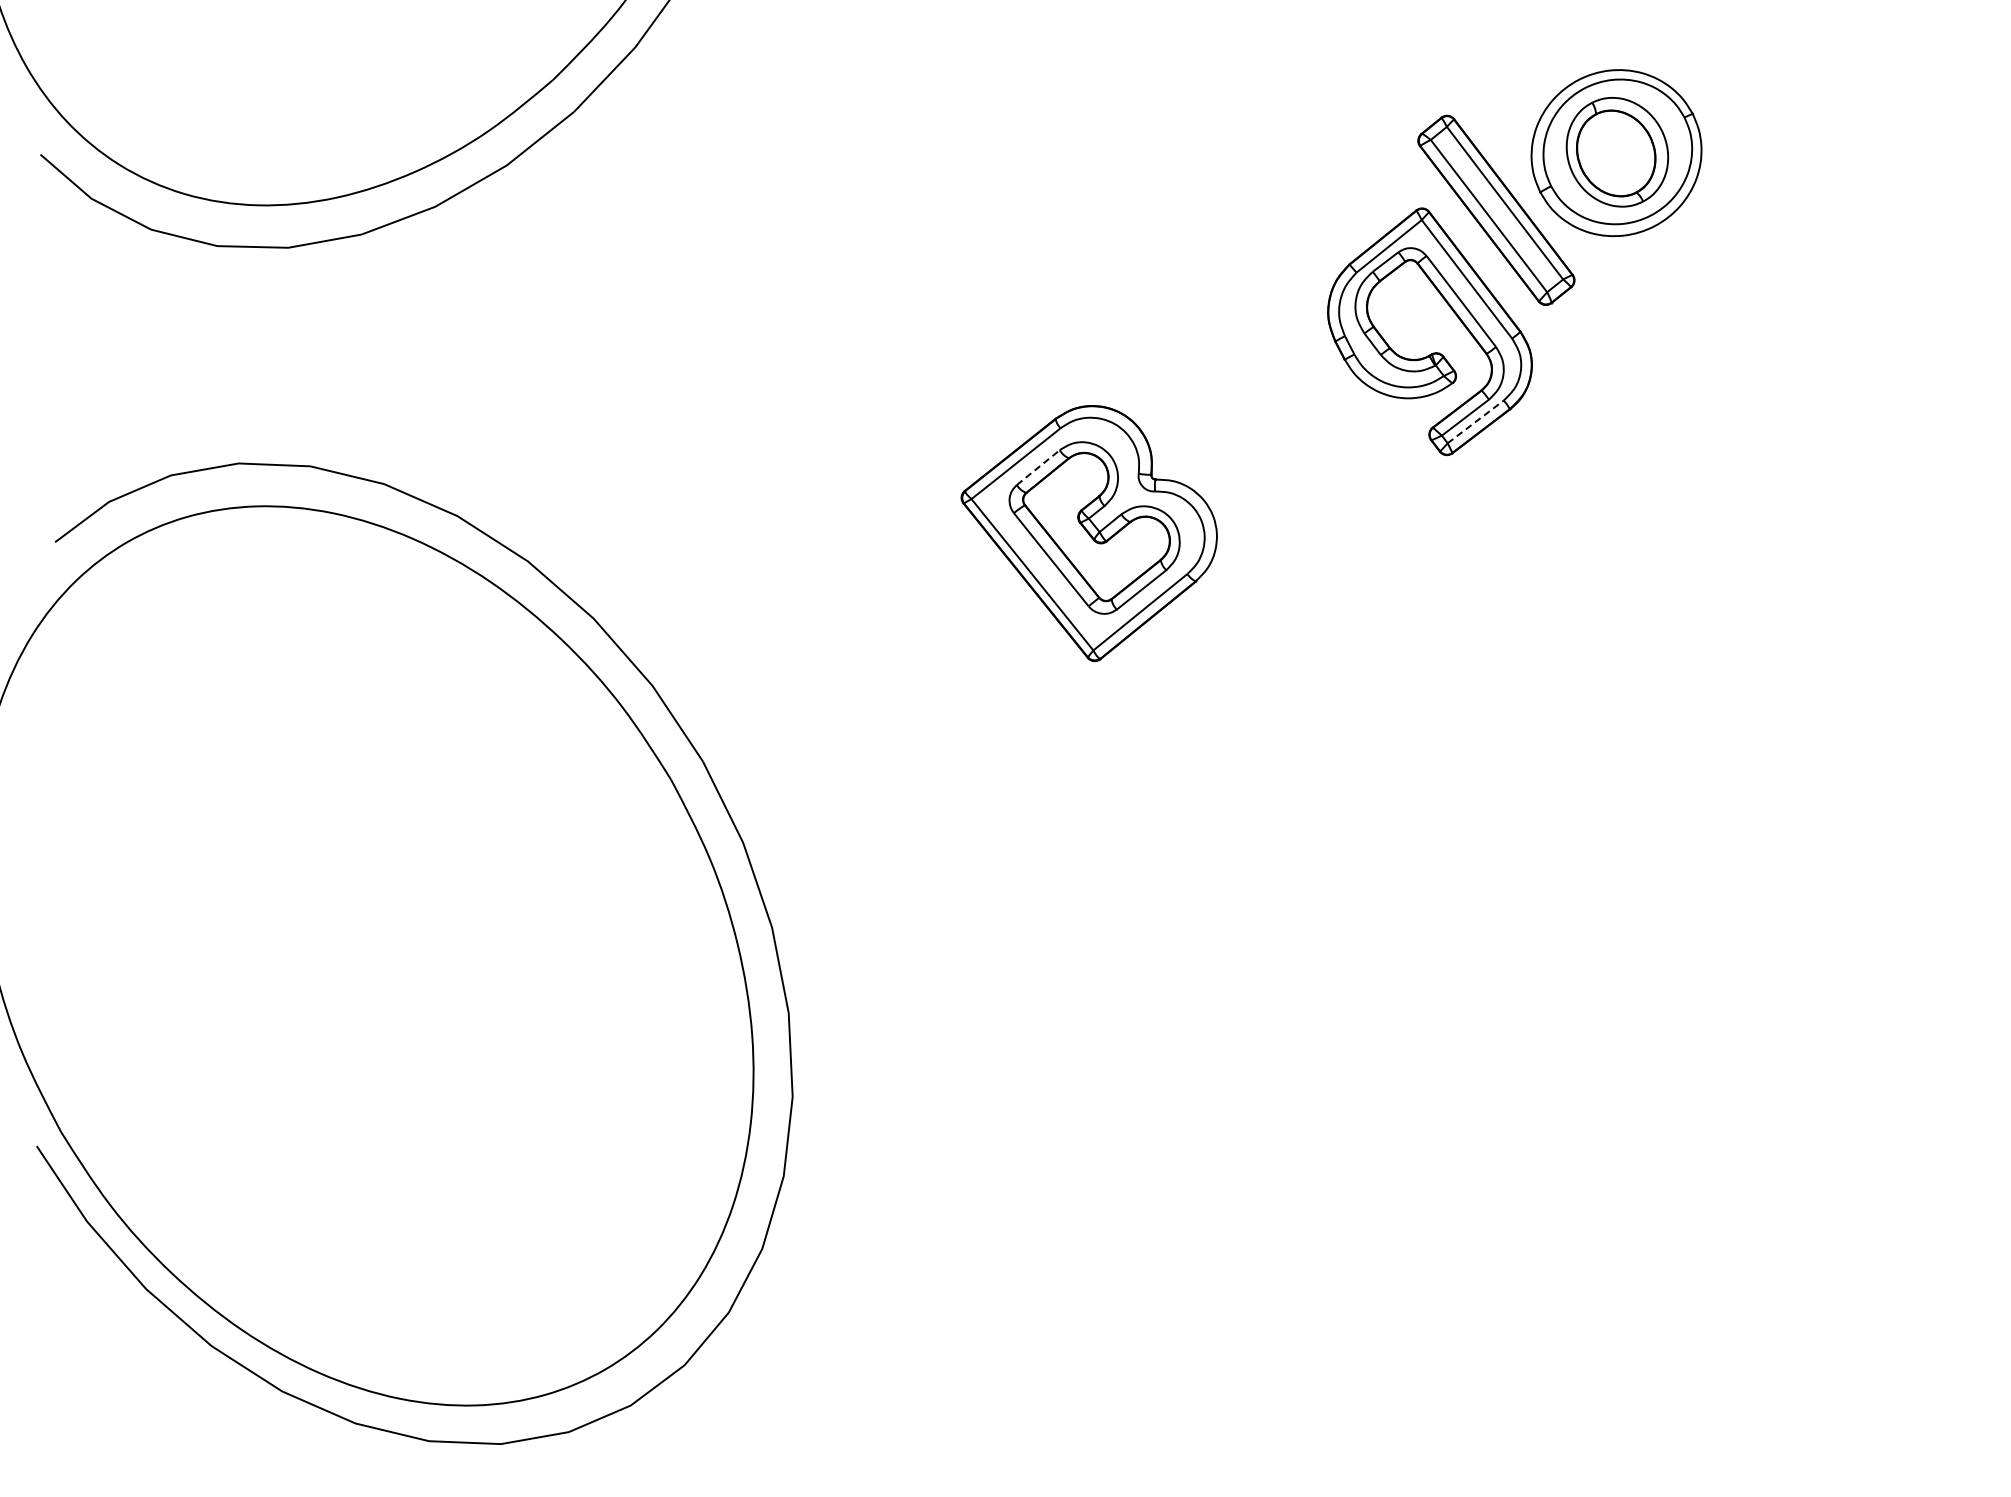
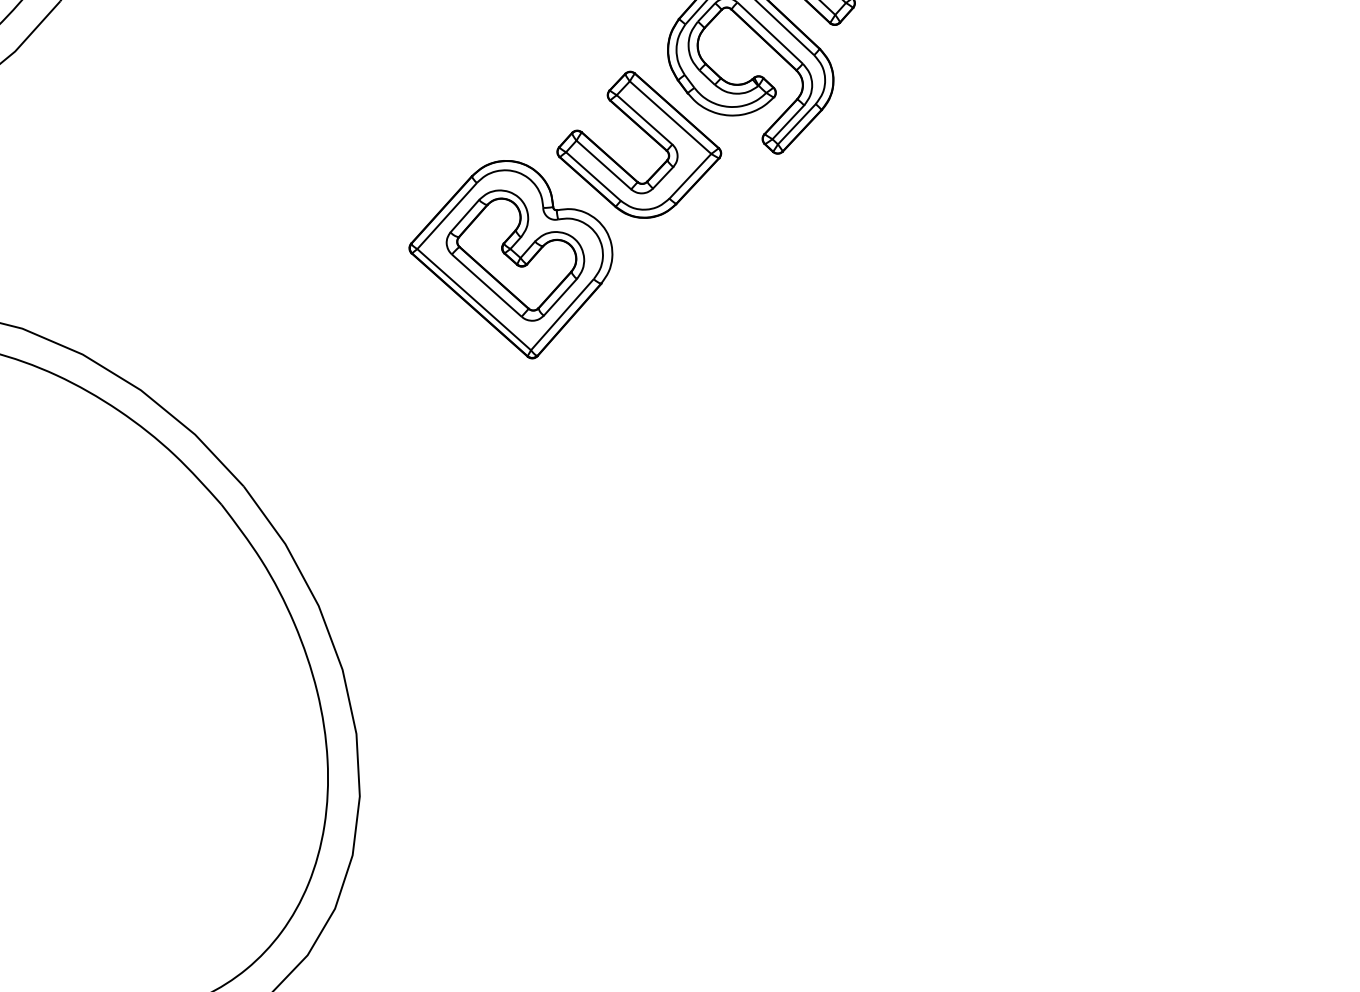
part: (1283, 401) -> (645, 133), added
line: (1476, 421) -> (797, 123), dashed -> solid
line: (1038, 467) -> (465, 216), dashed -> solid

